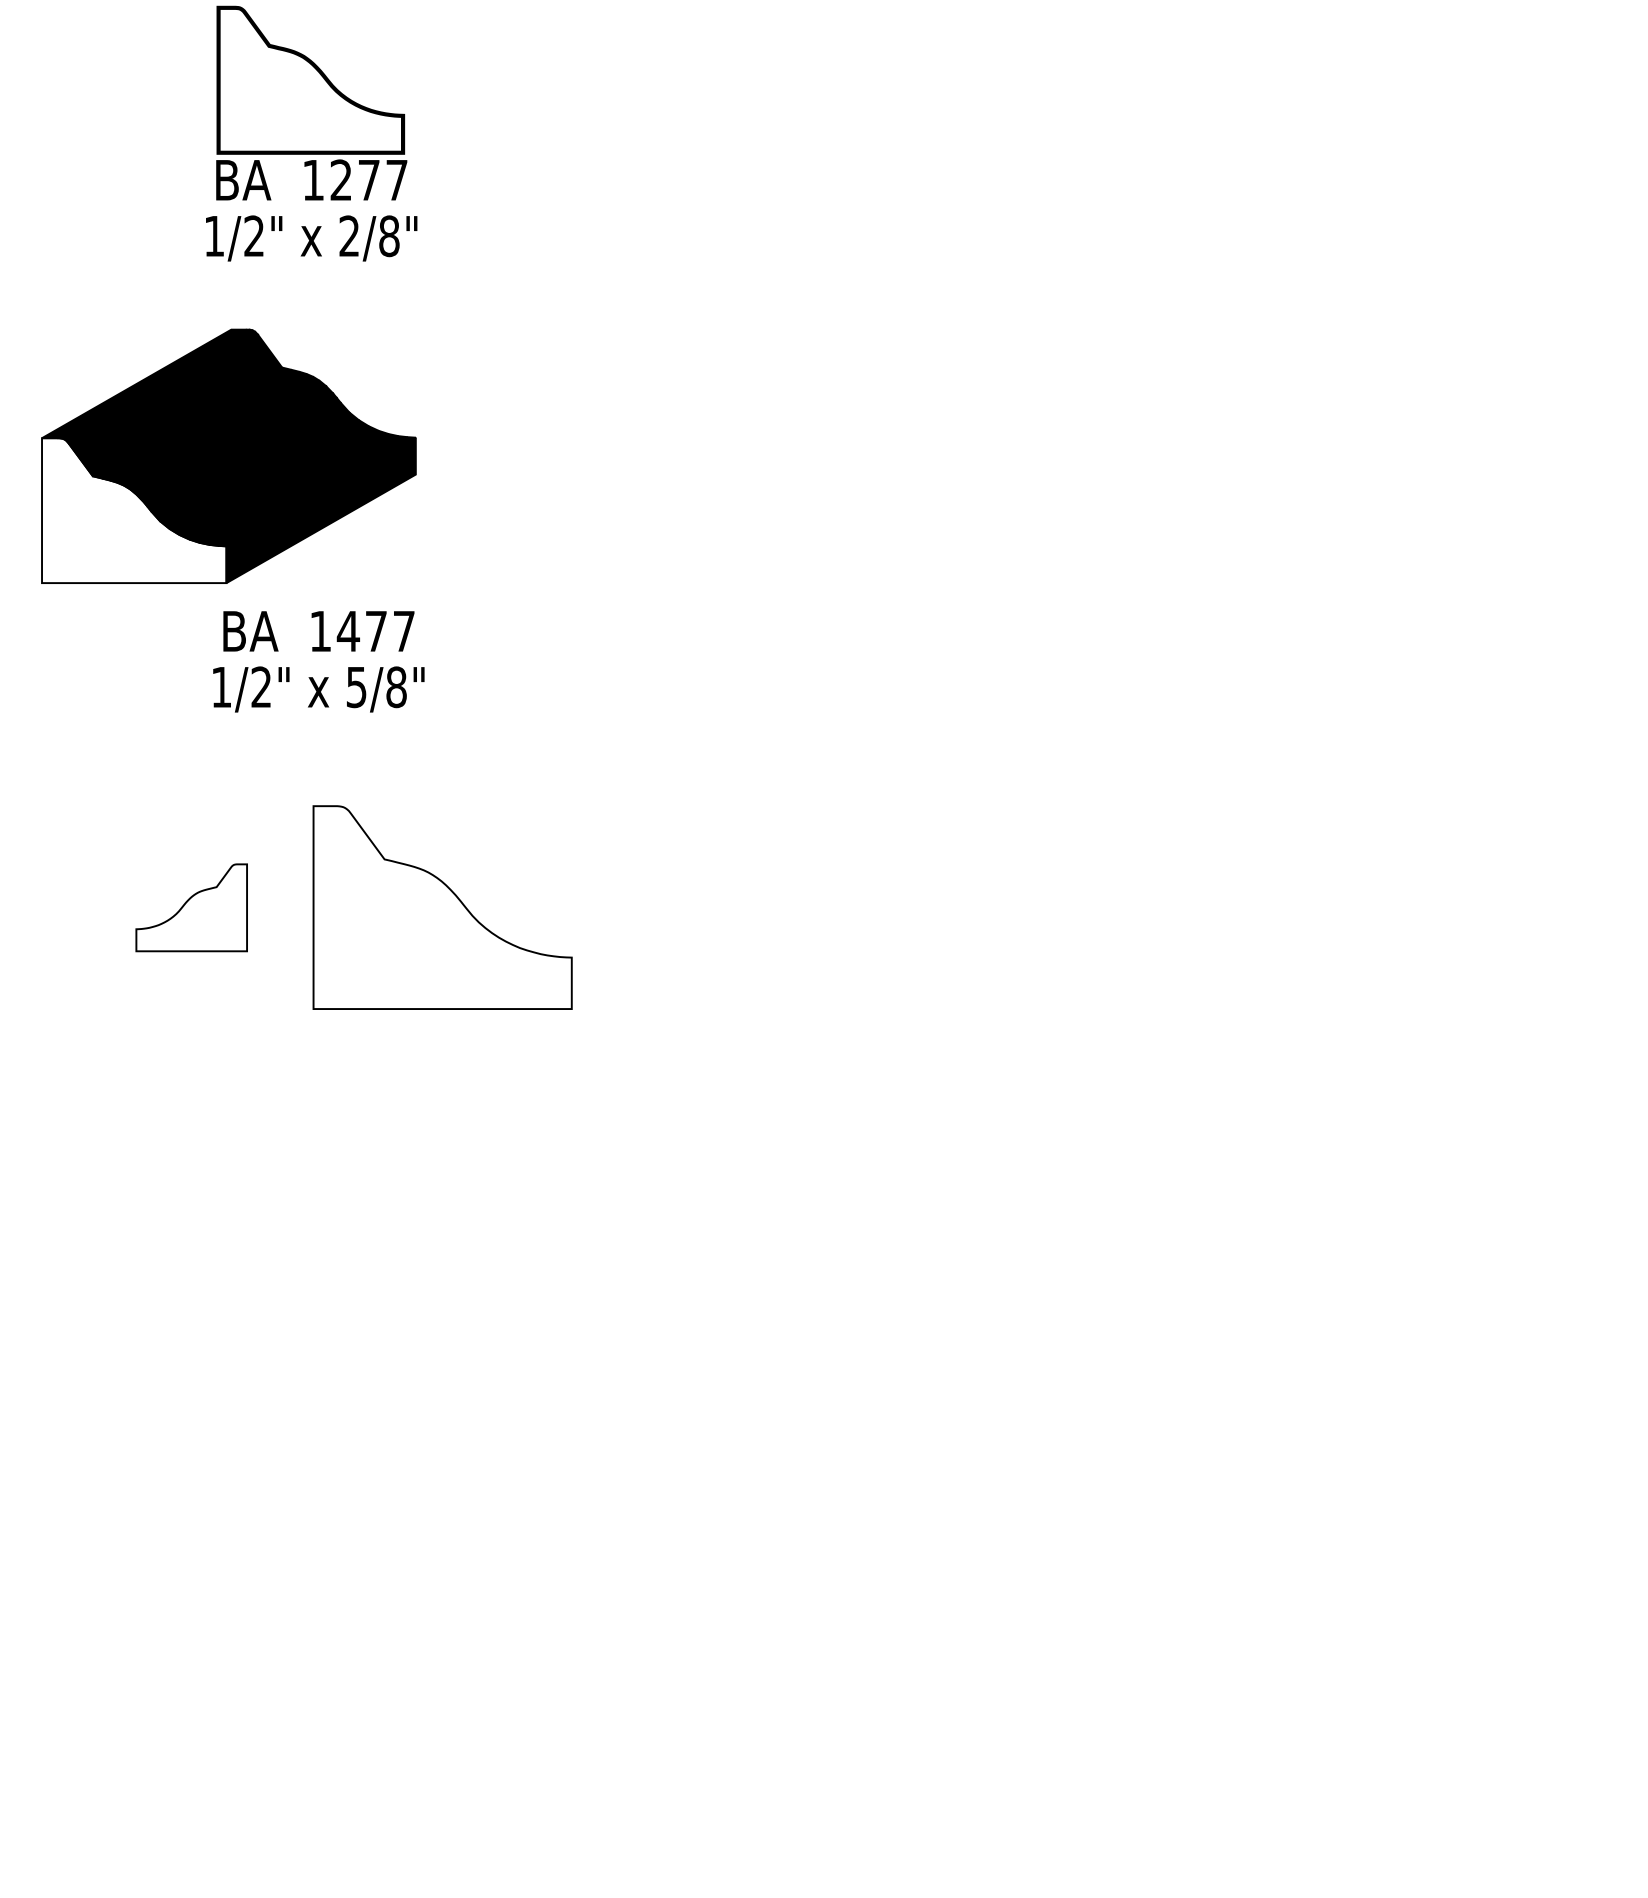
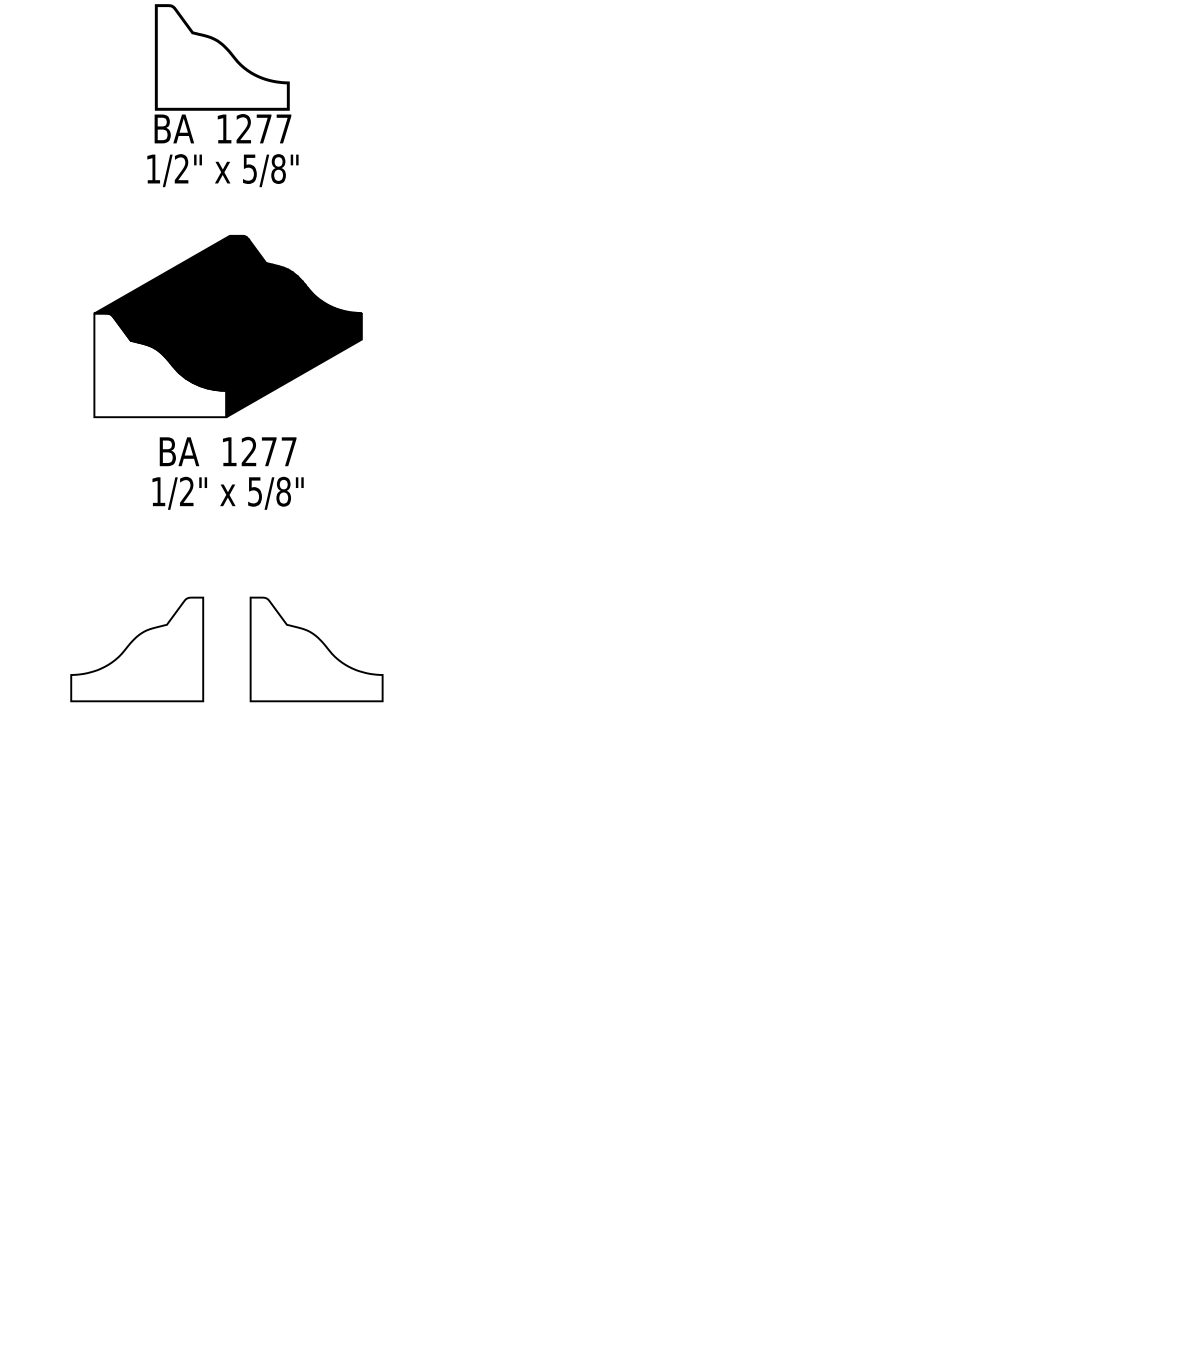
text: (348, 236) -> (249, 169), 2/8" -> 5/8"
part: (228, 455) -> (227, 325), moved
text: (348, 630) -> (249, 451), 1477 -> 1277
part: (191, 907) -> (136, 649), size x1.67
part: (442, 907) -> (316, 649), size x0.71

